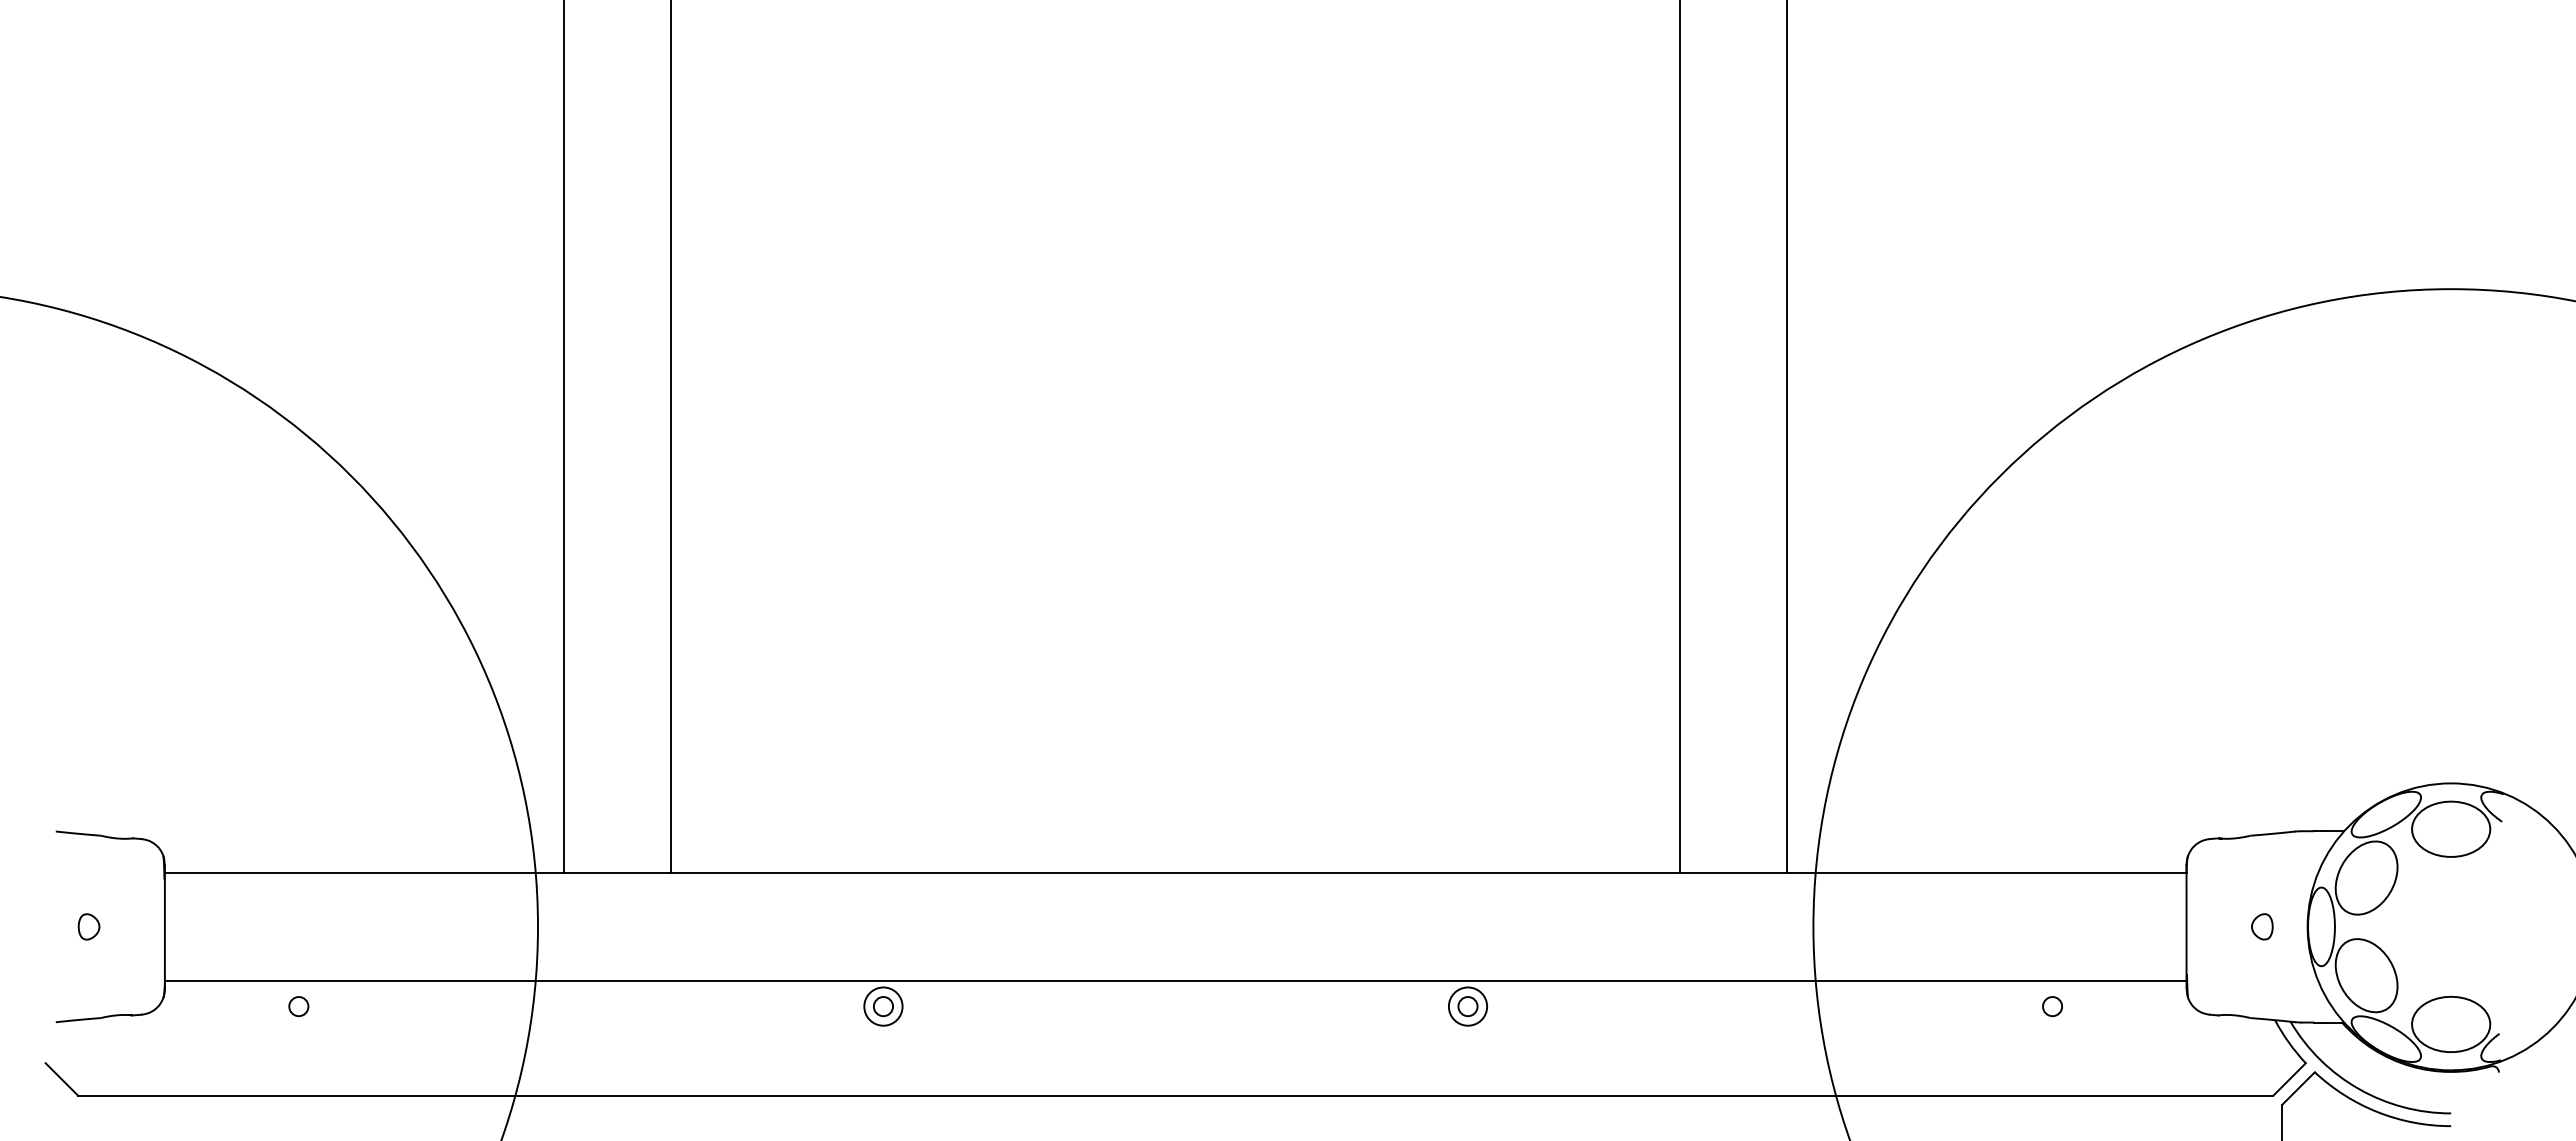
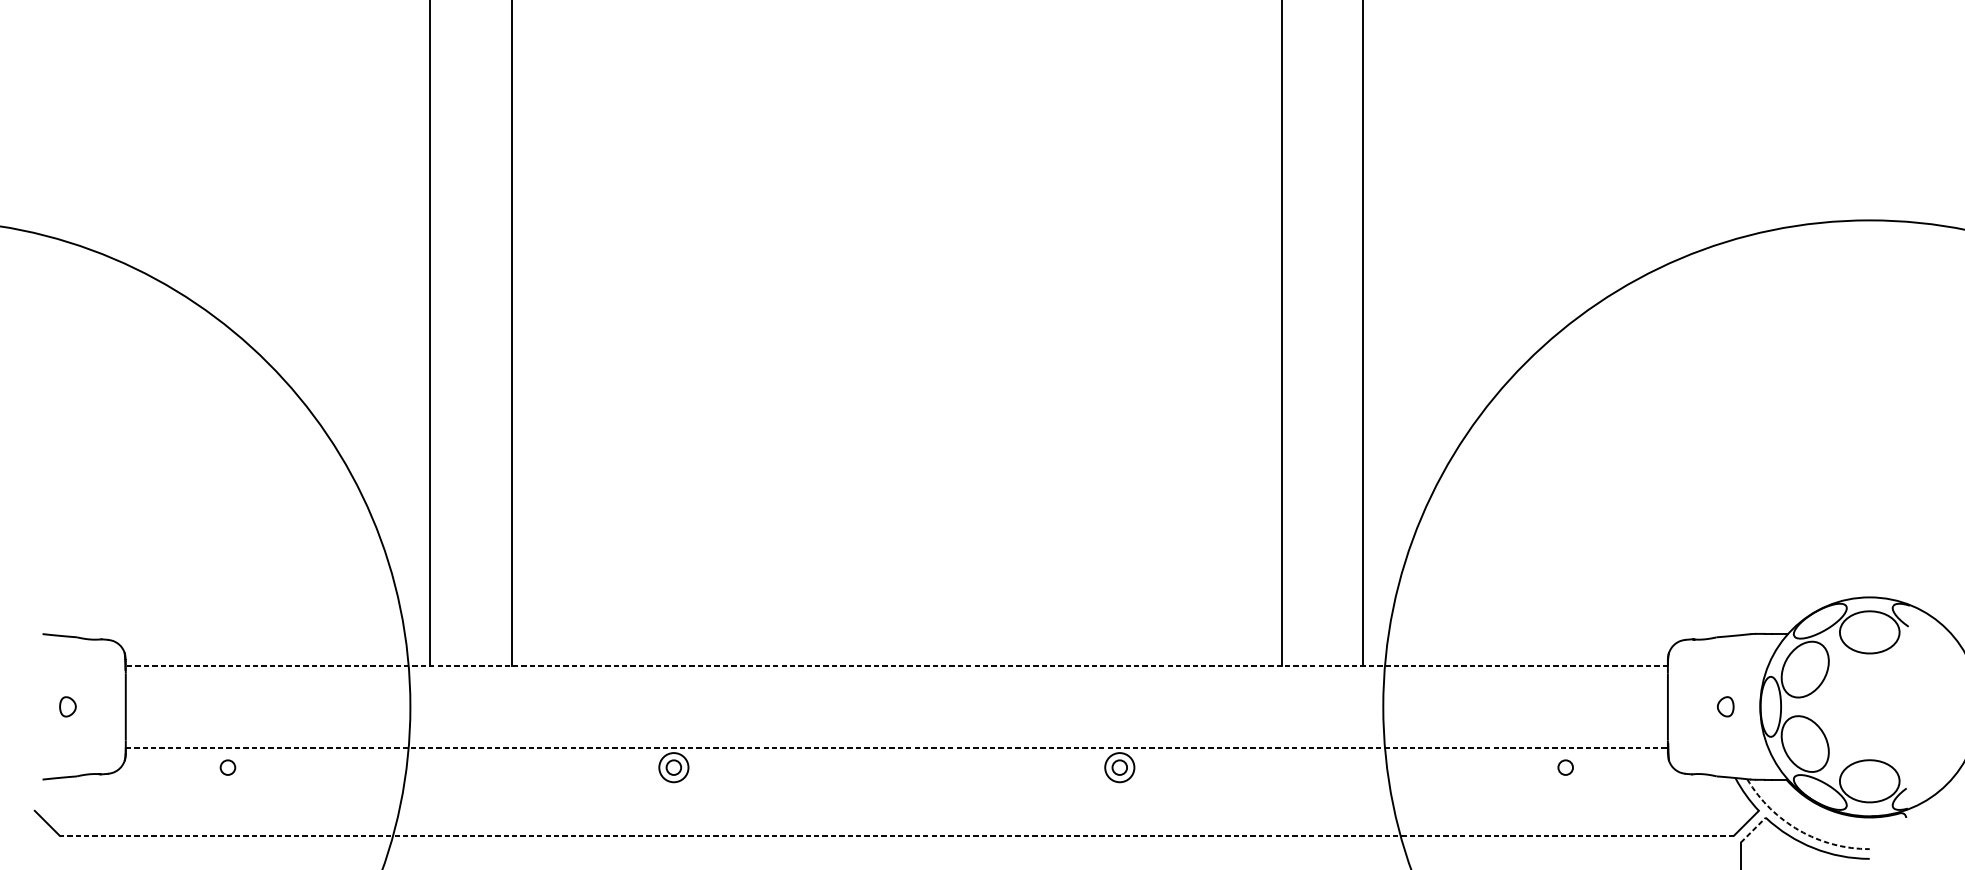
line: (1175, 873) -> (896, 666), solid -> dashed
line: (1175, 980) -> (896, 747), solid -> dashed
line: (2298, 1088) -> (1753, 830), solid -> dashed
arc: (2358, 1088) -> (1799, 830), solid -> dashed
line: (1175, 1095) -> (896, 835), solid -> dashed

